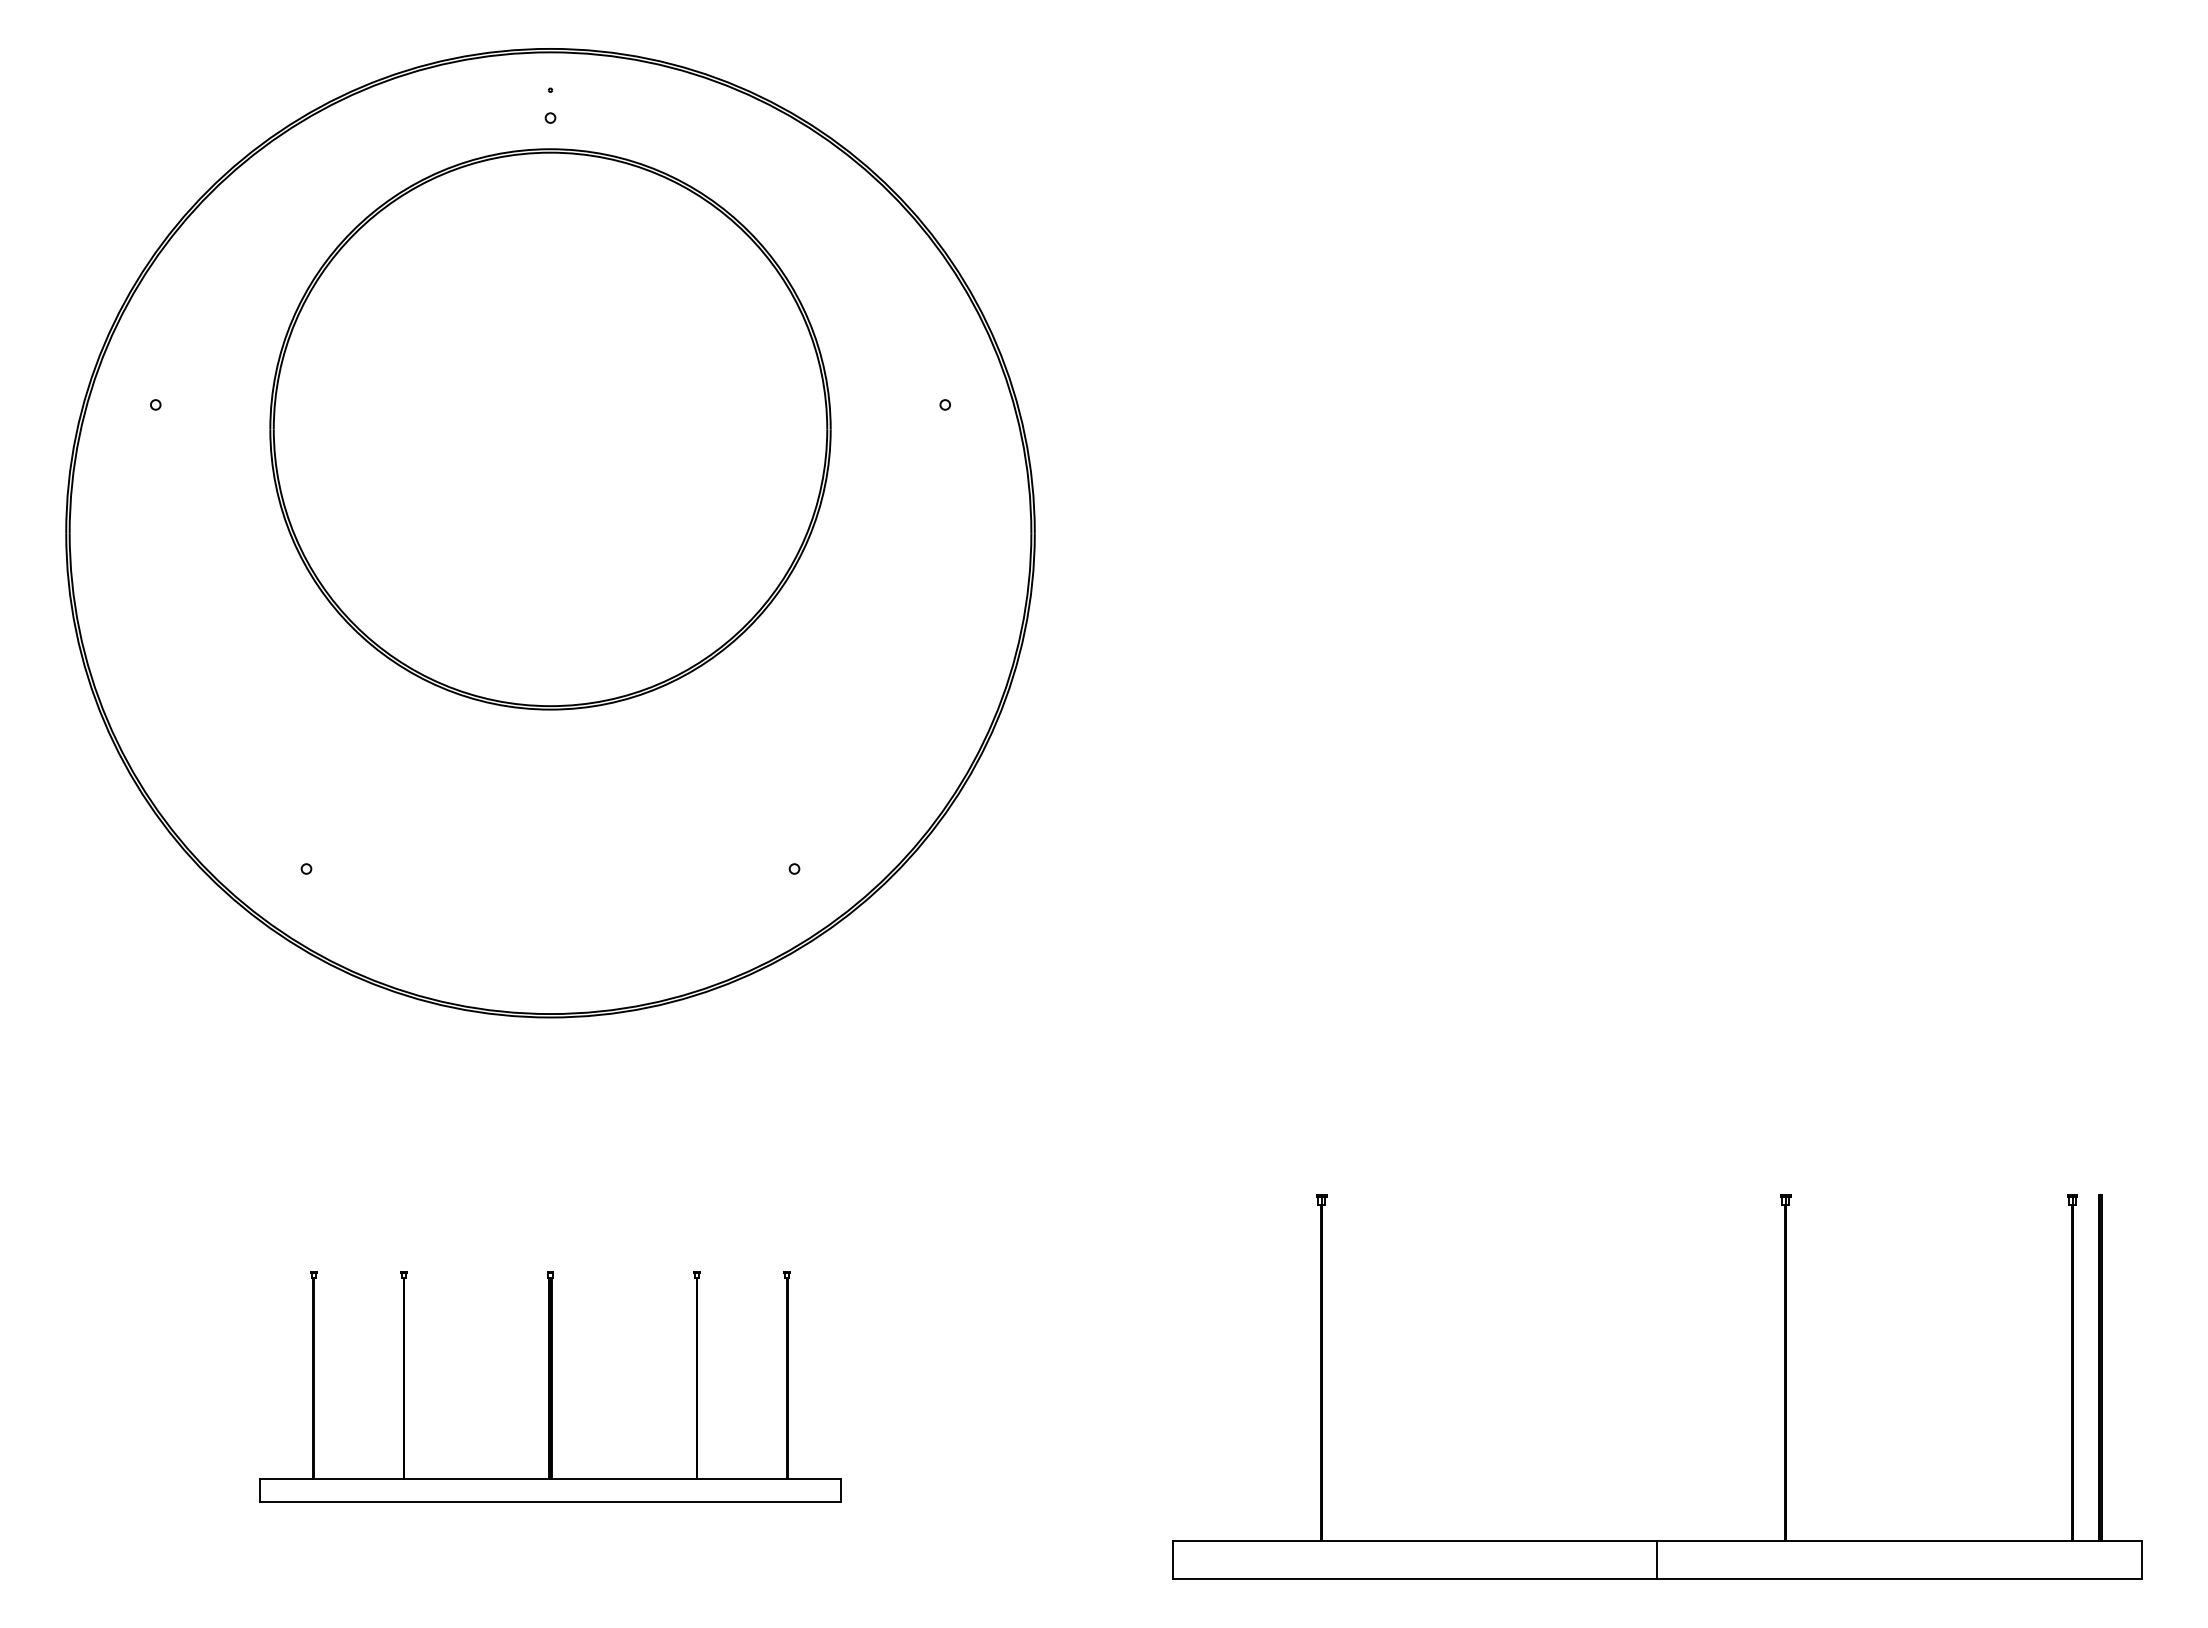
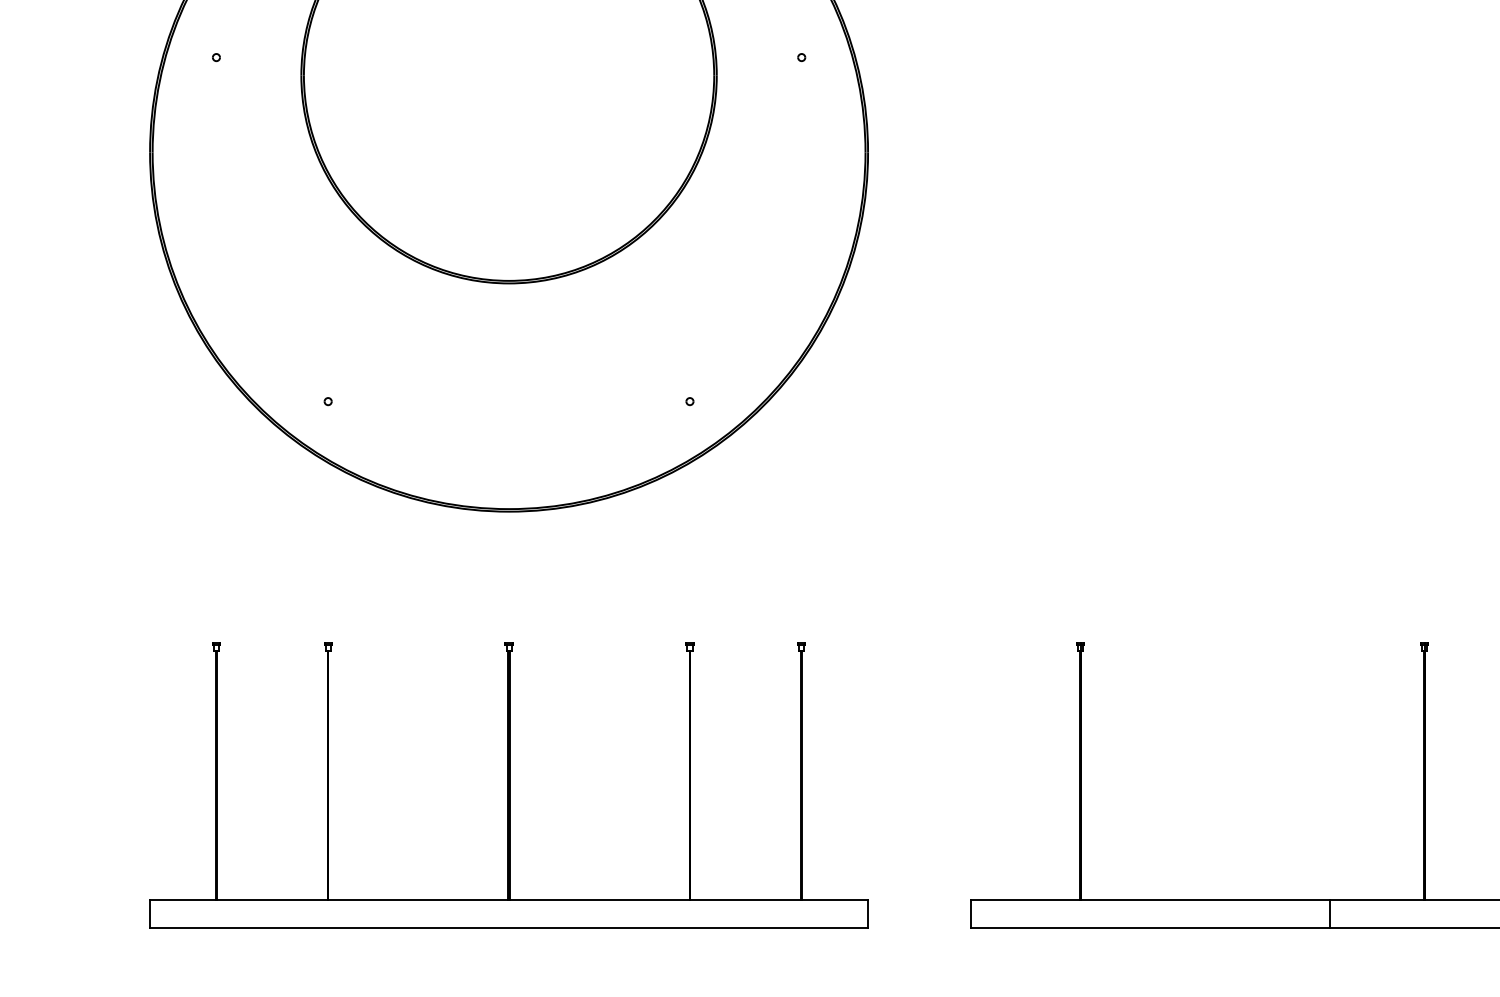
part: (550, 1386) -> (509, 785), size x1.67

